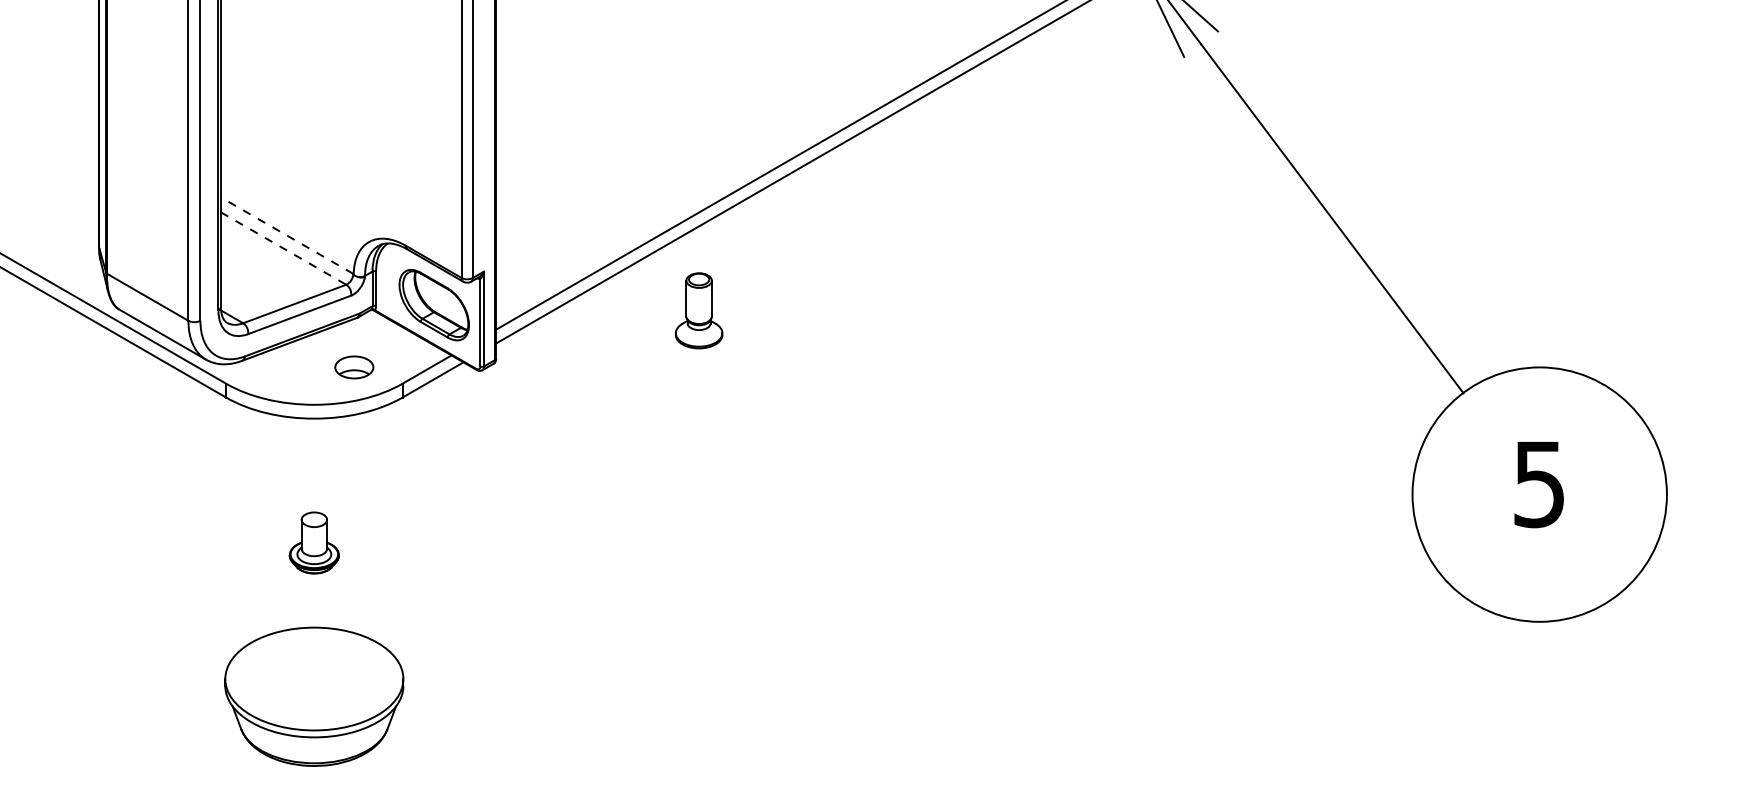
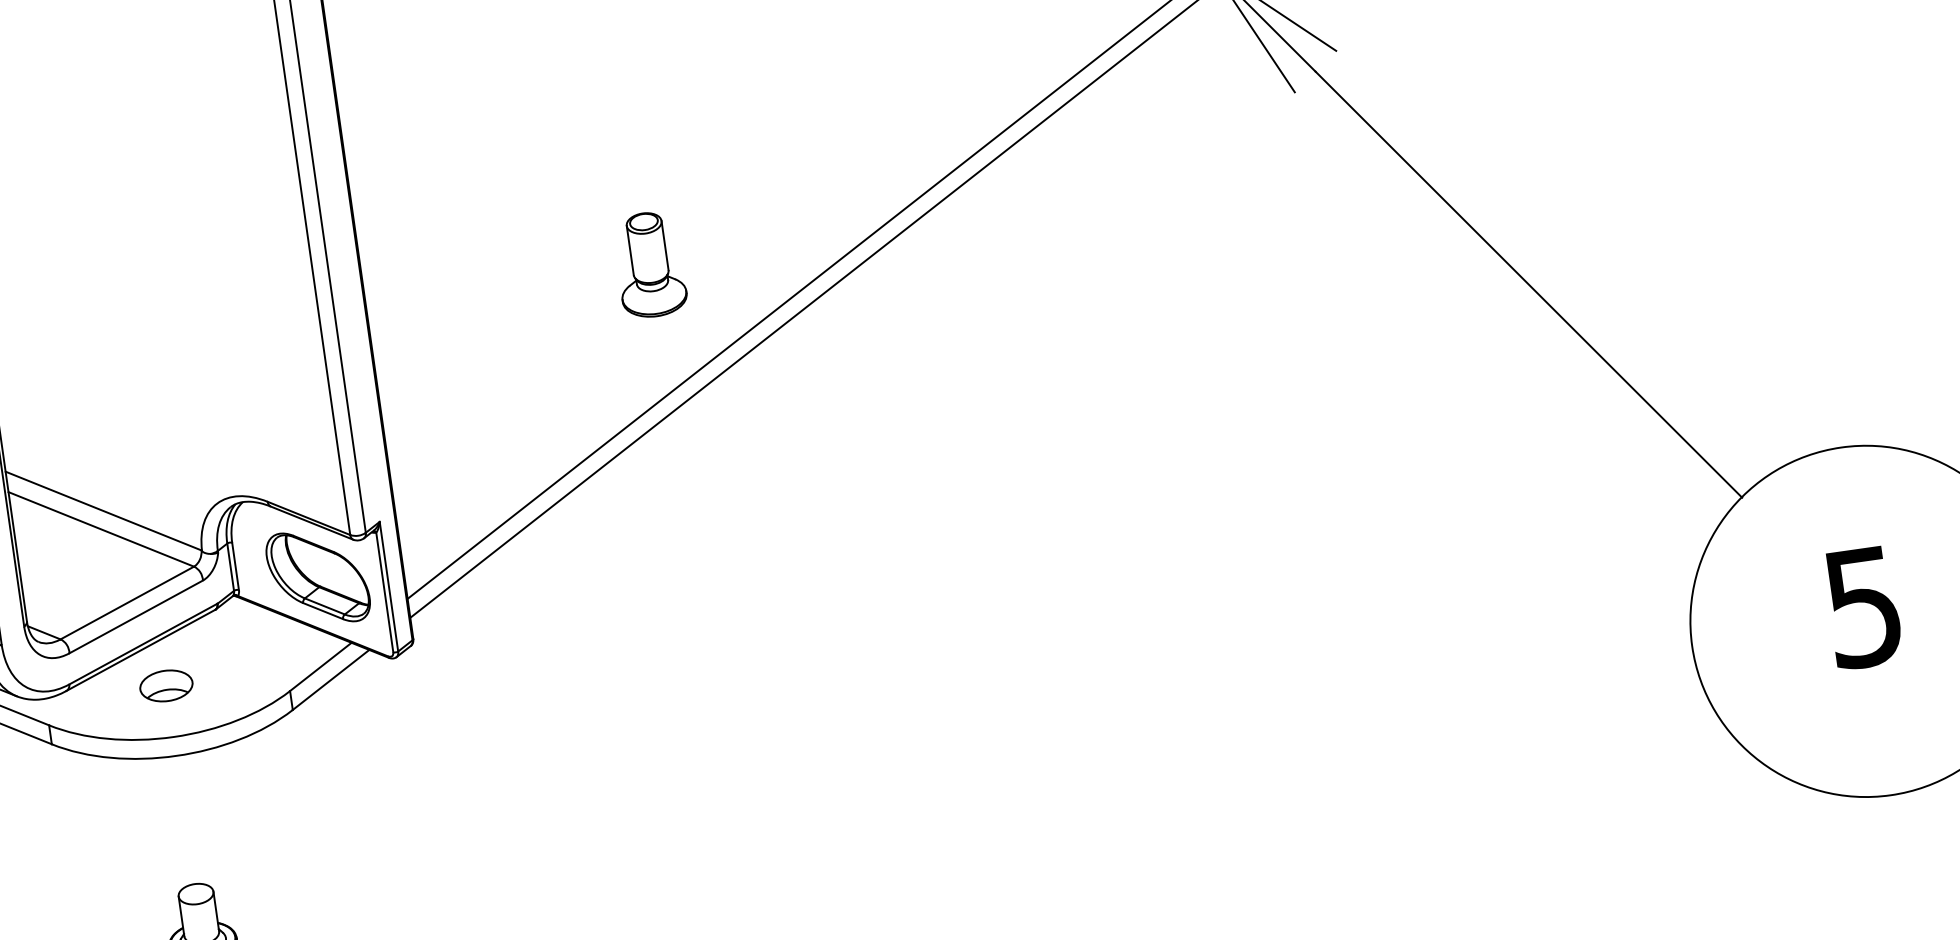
line: (286, 235) -> (102, 510), dashed -> solid
line: (284, 248) -> (102, 529), dashed -> solid
part: (699, 310) -> (650, 264), moved
part: (354, 367) -> (166, 685), moved

